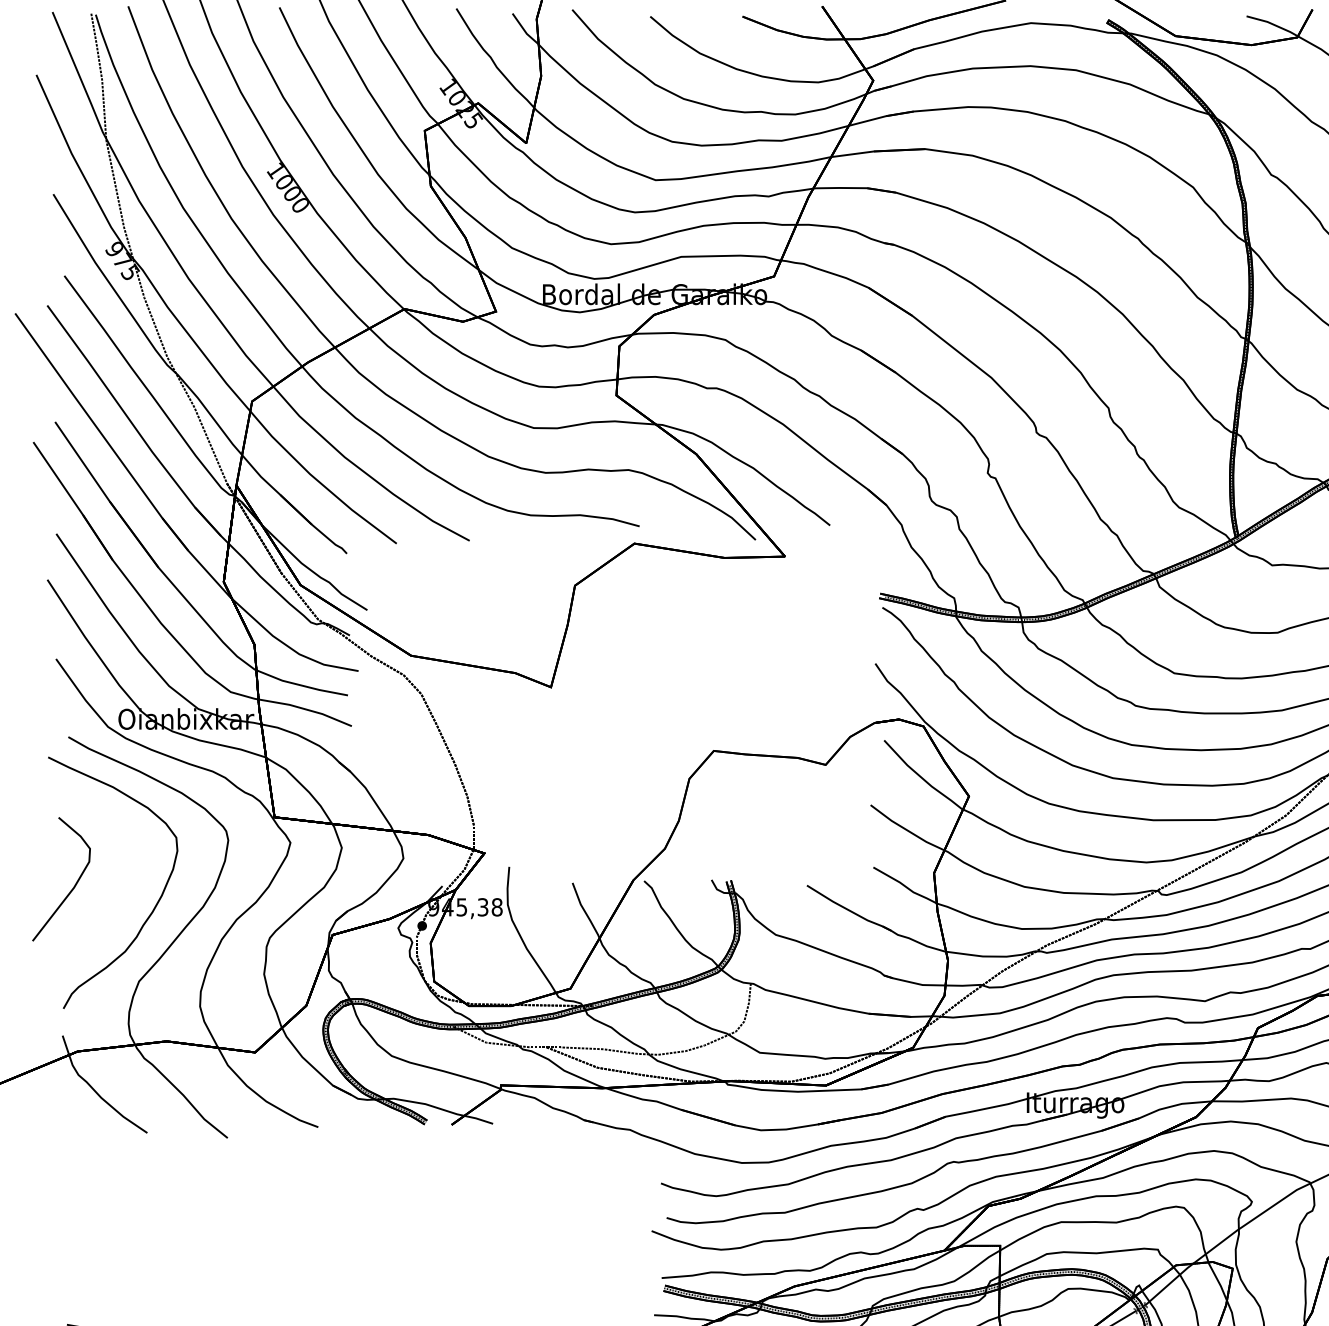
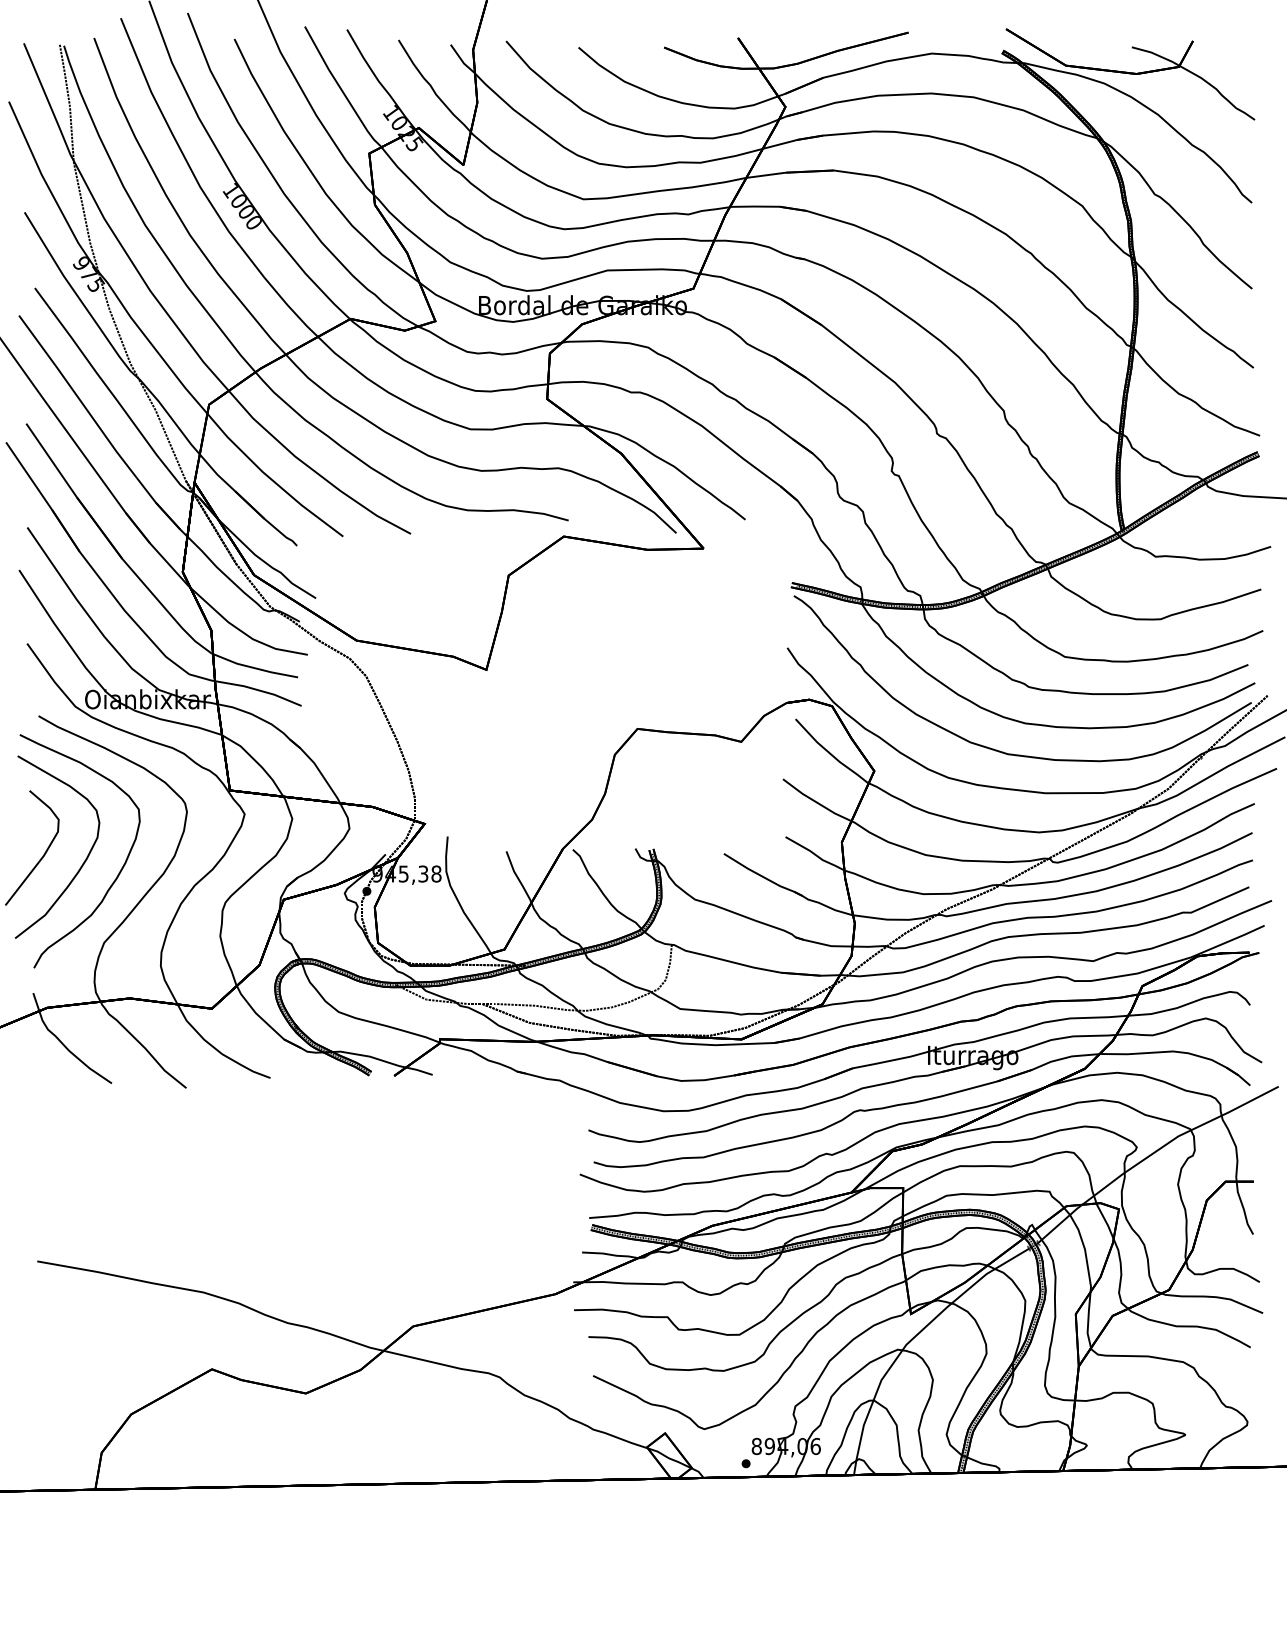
part: (115, 895) -> (82, 863), added

